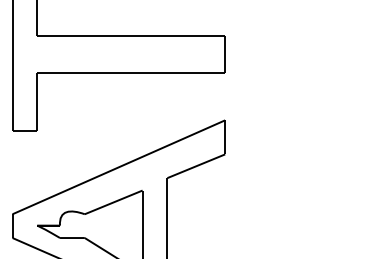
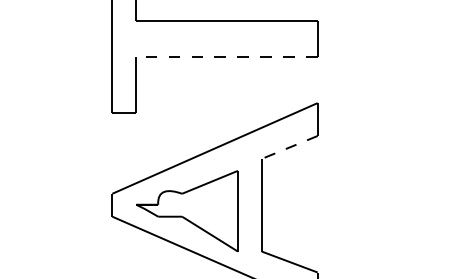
line: (130, 73) -> (226, 57), solid -> dashed
line: (196, 166) -> (289, 147), solid -> dashed

